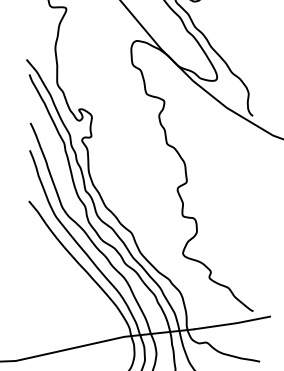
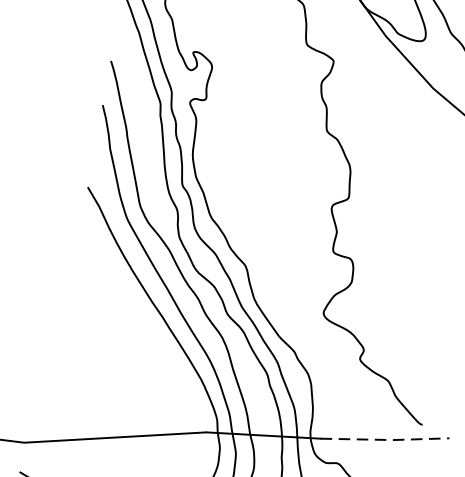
line: (233, 323) -> (386, 439), solid -> dashed

